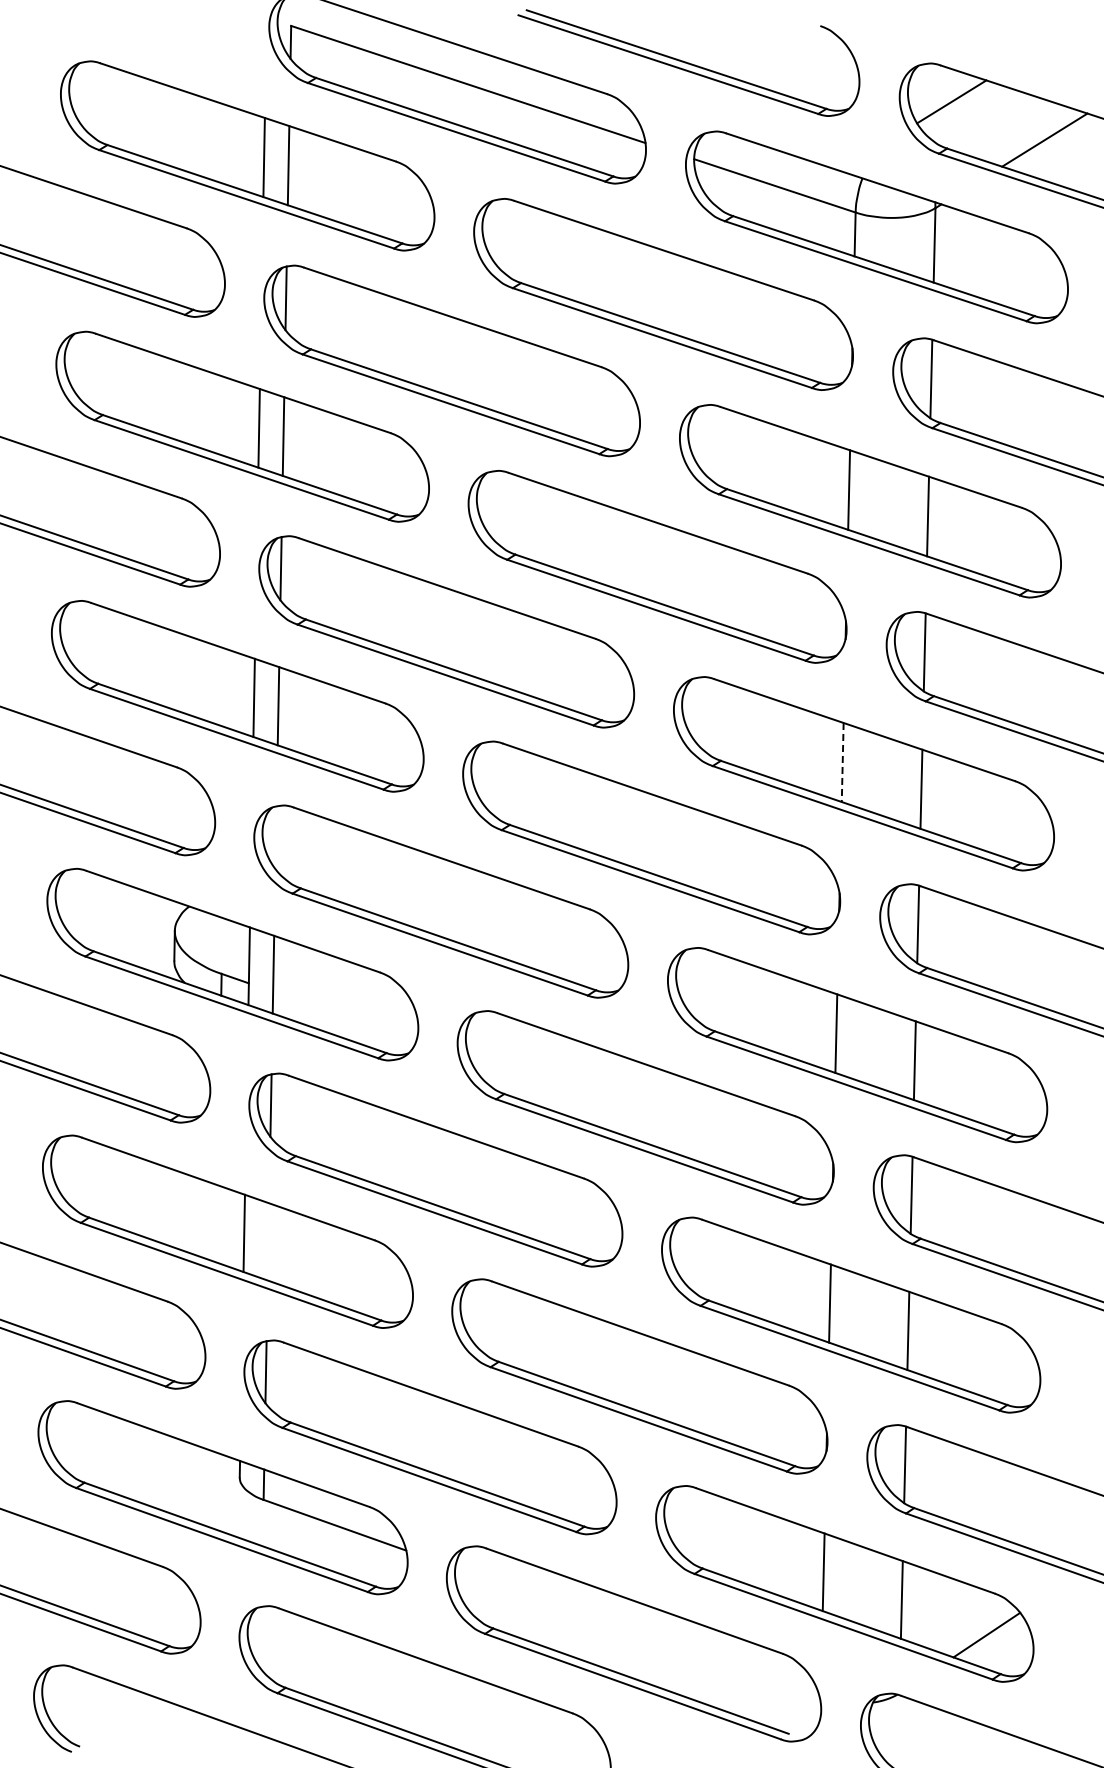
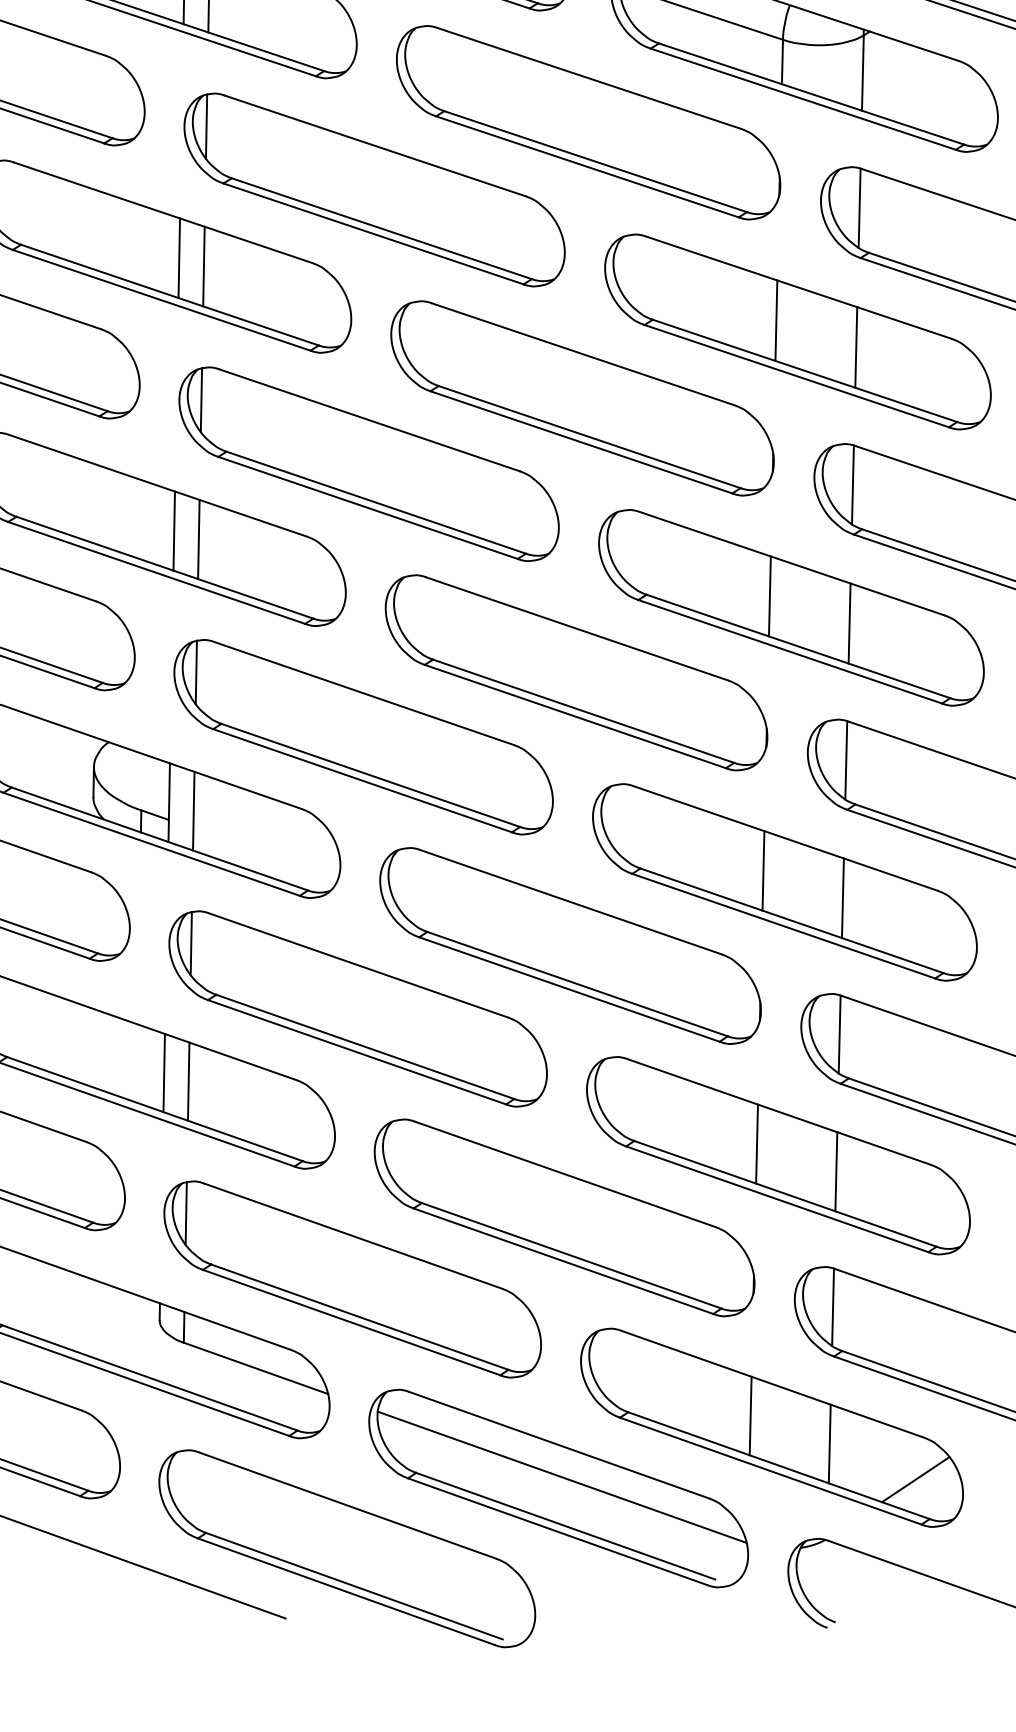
line: (842, 762) -> (769, 596), dashed -> solid
line: (275, 837) -> (195, 672), added
line: (268, 1241) -> (188, 1081), added
line: (637, 1632) -> (562, 1476), added

